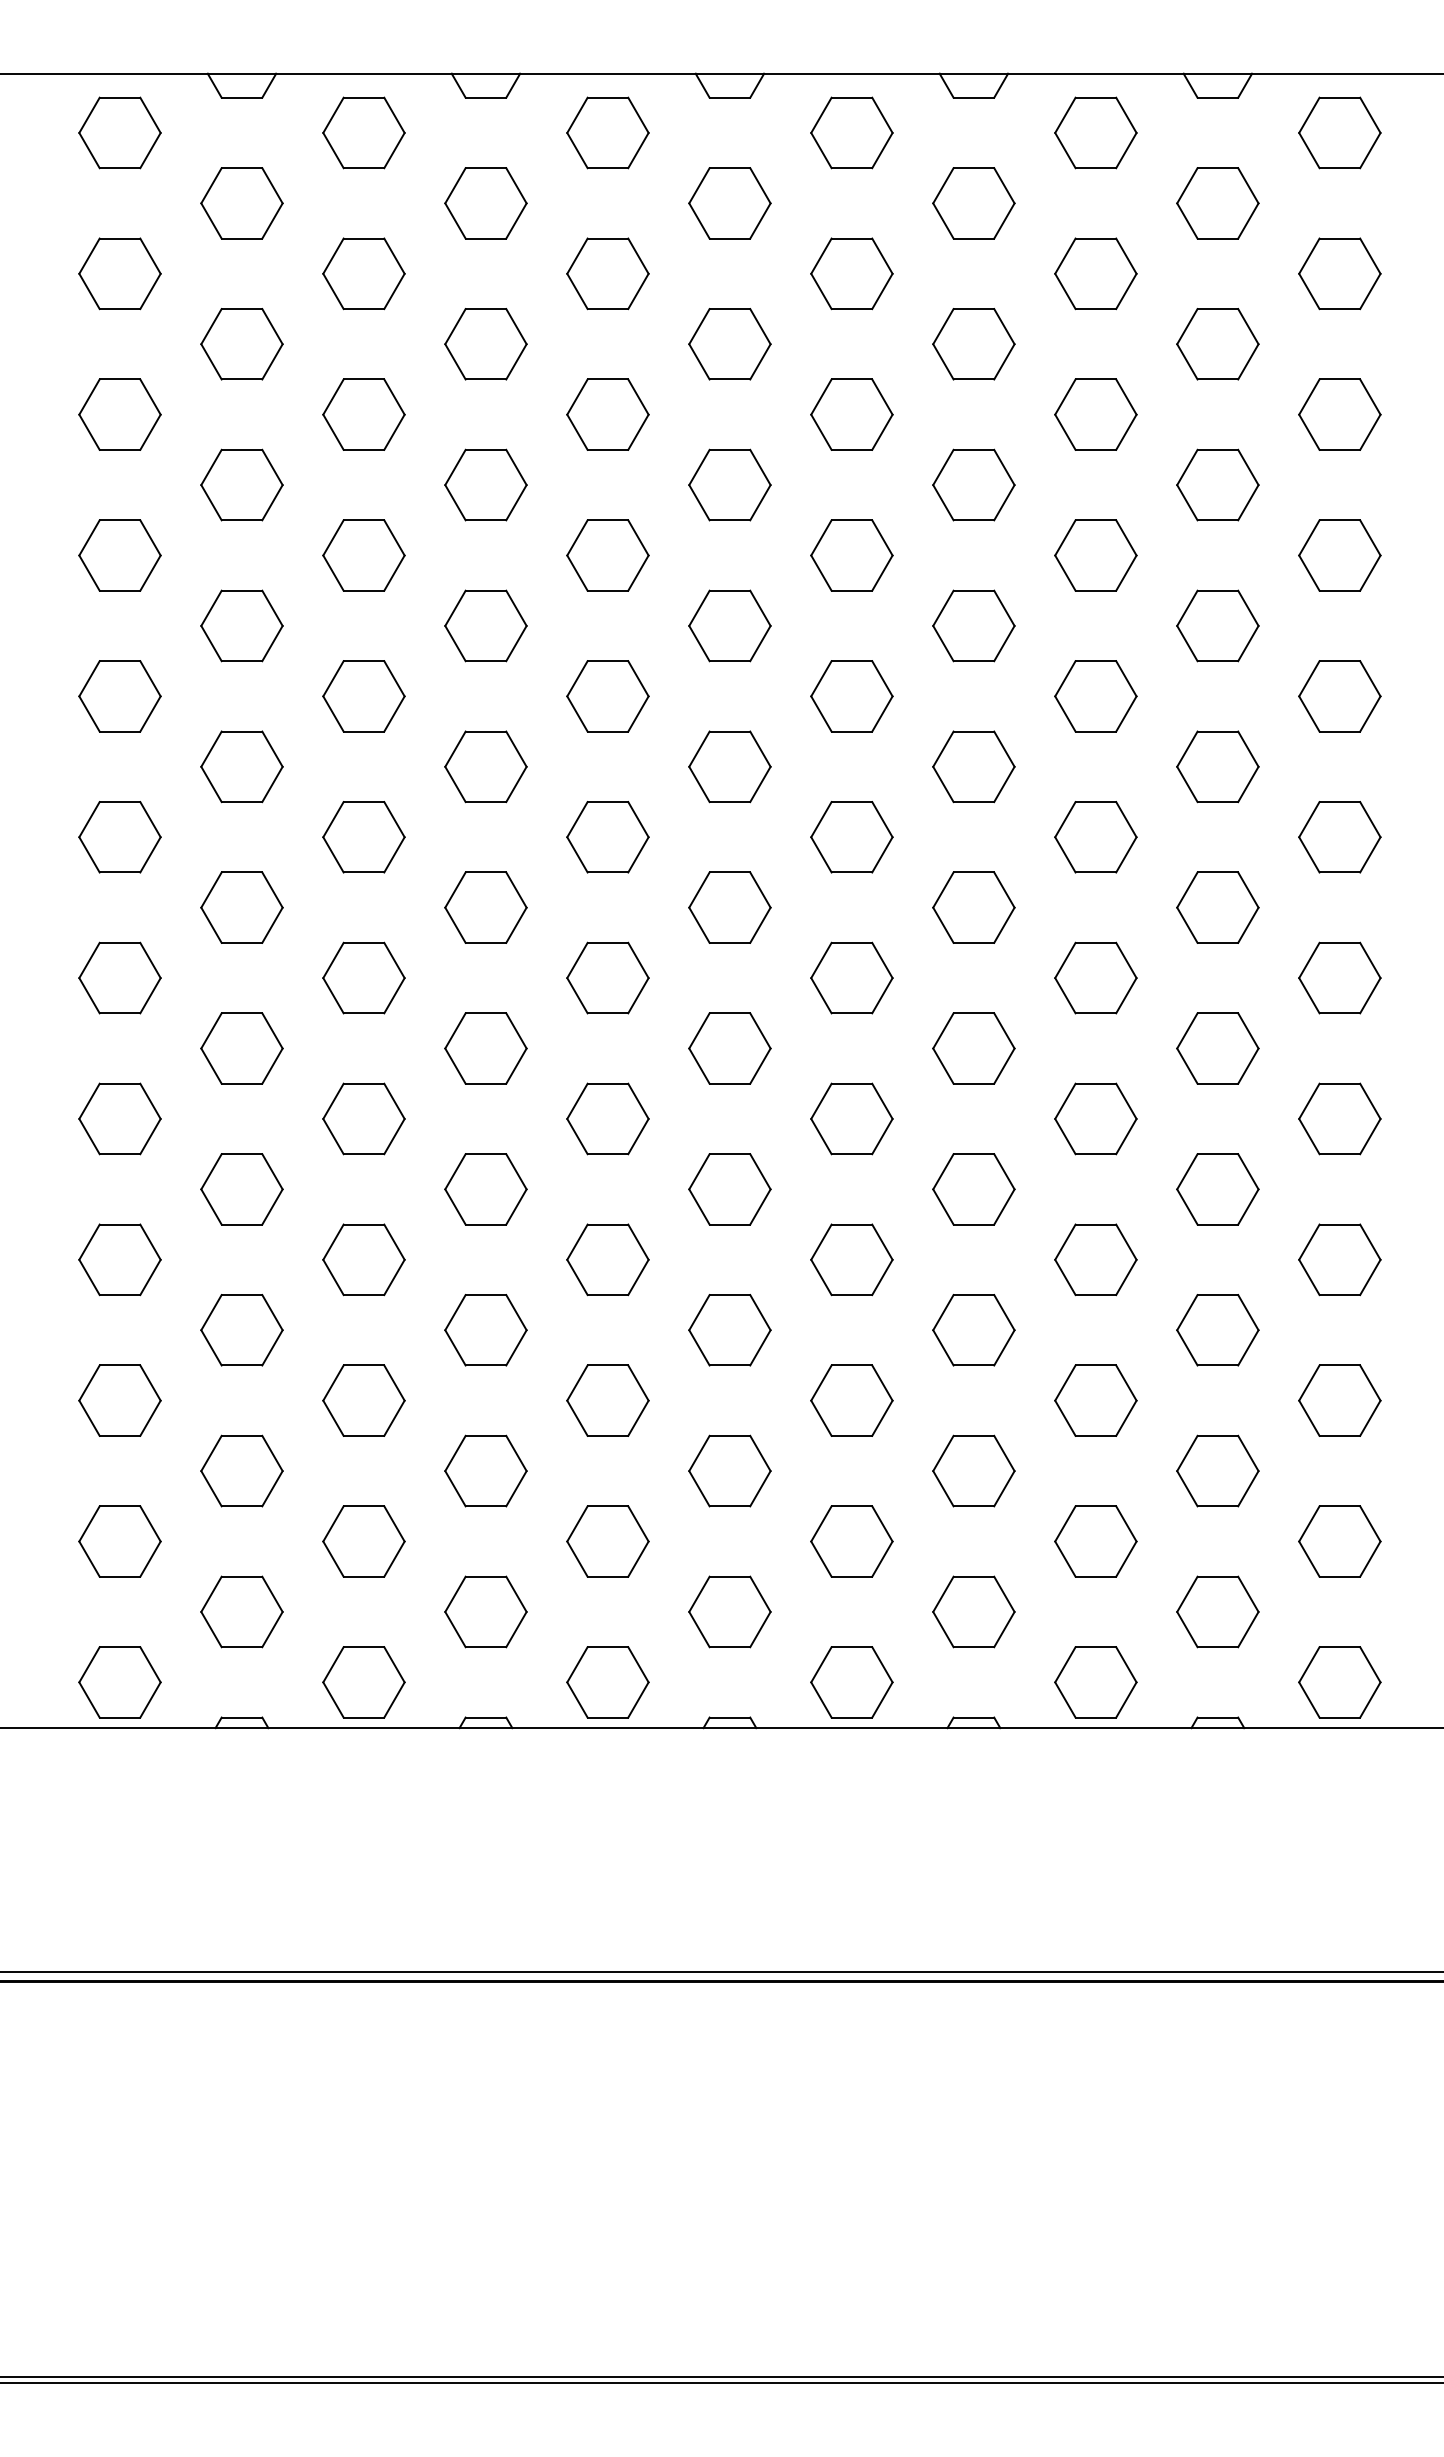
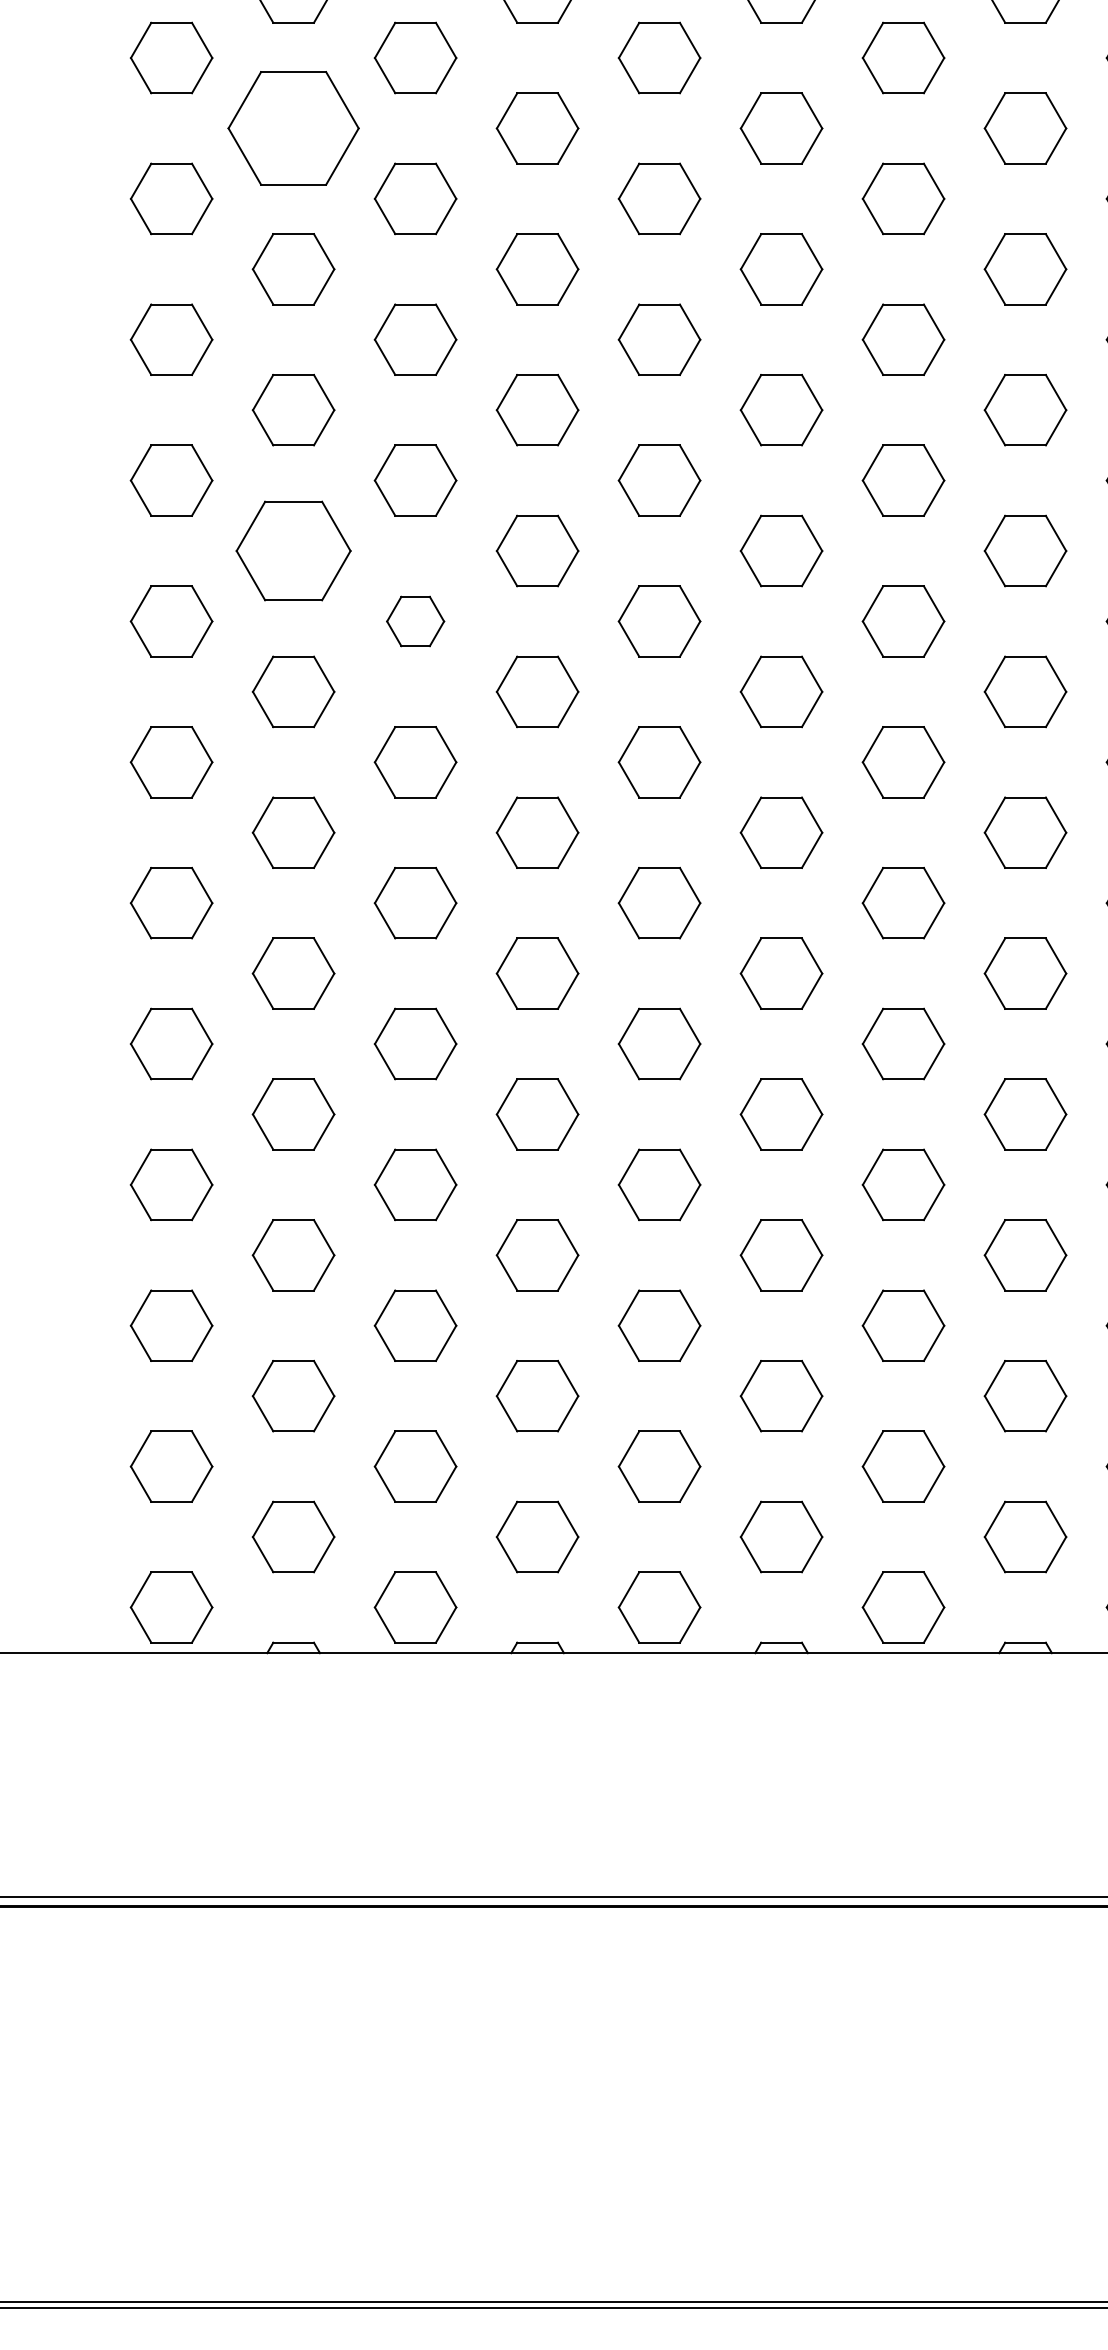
part: (241, 203) -> (293, 128), size x1.6
part: (241, 625) -> (293, 550), size x1.4
part: (363, 696) -> (415, 621), size x0.7

